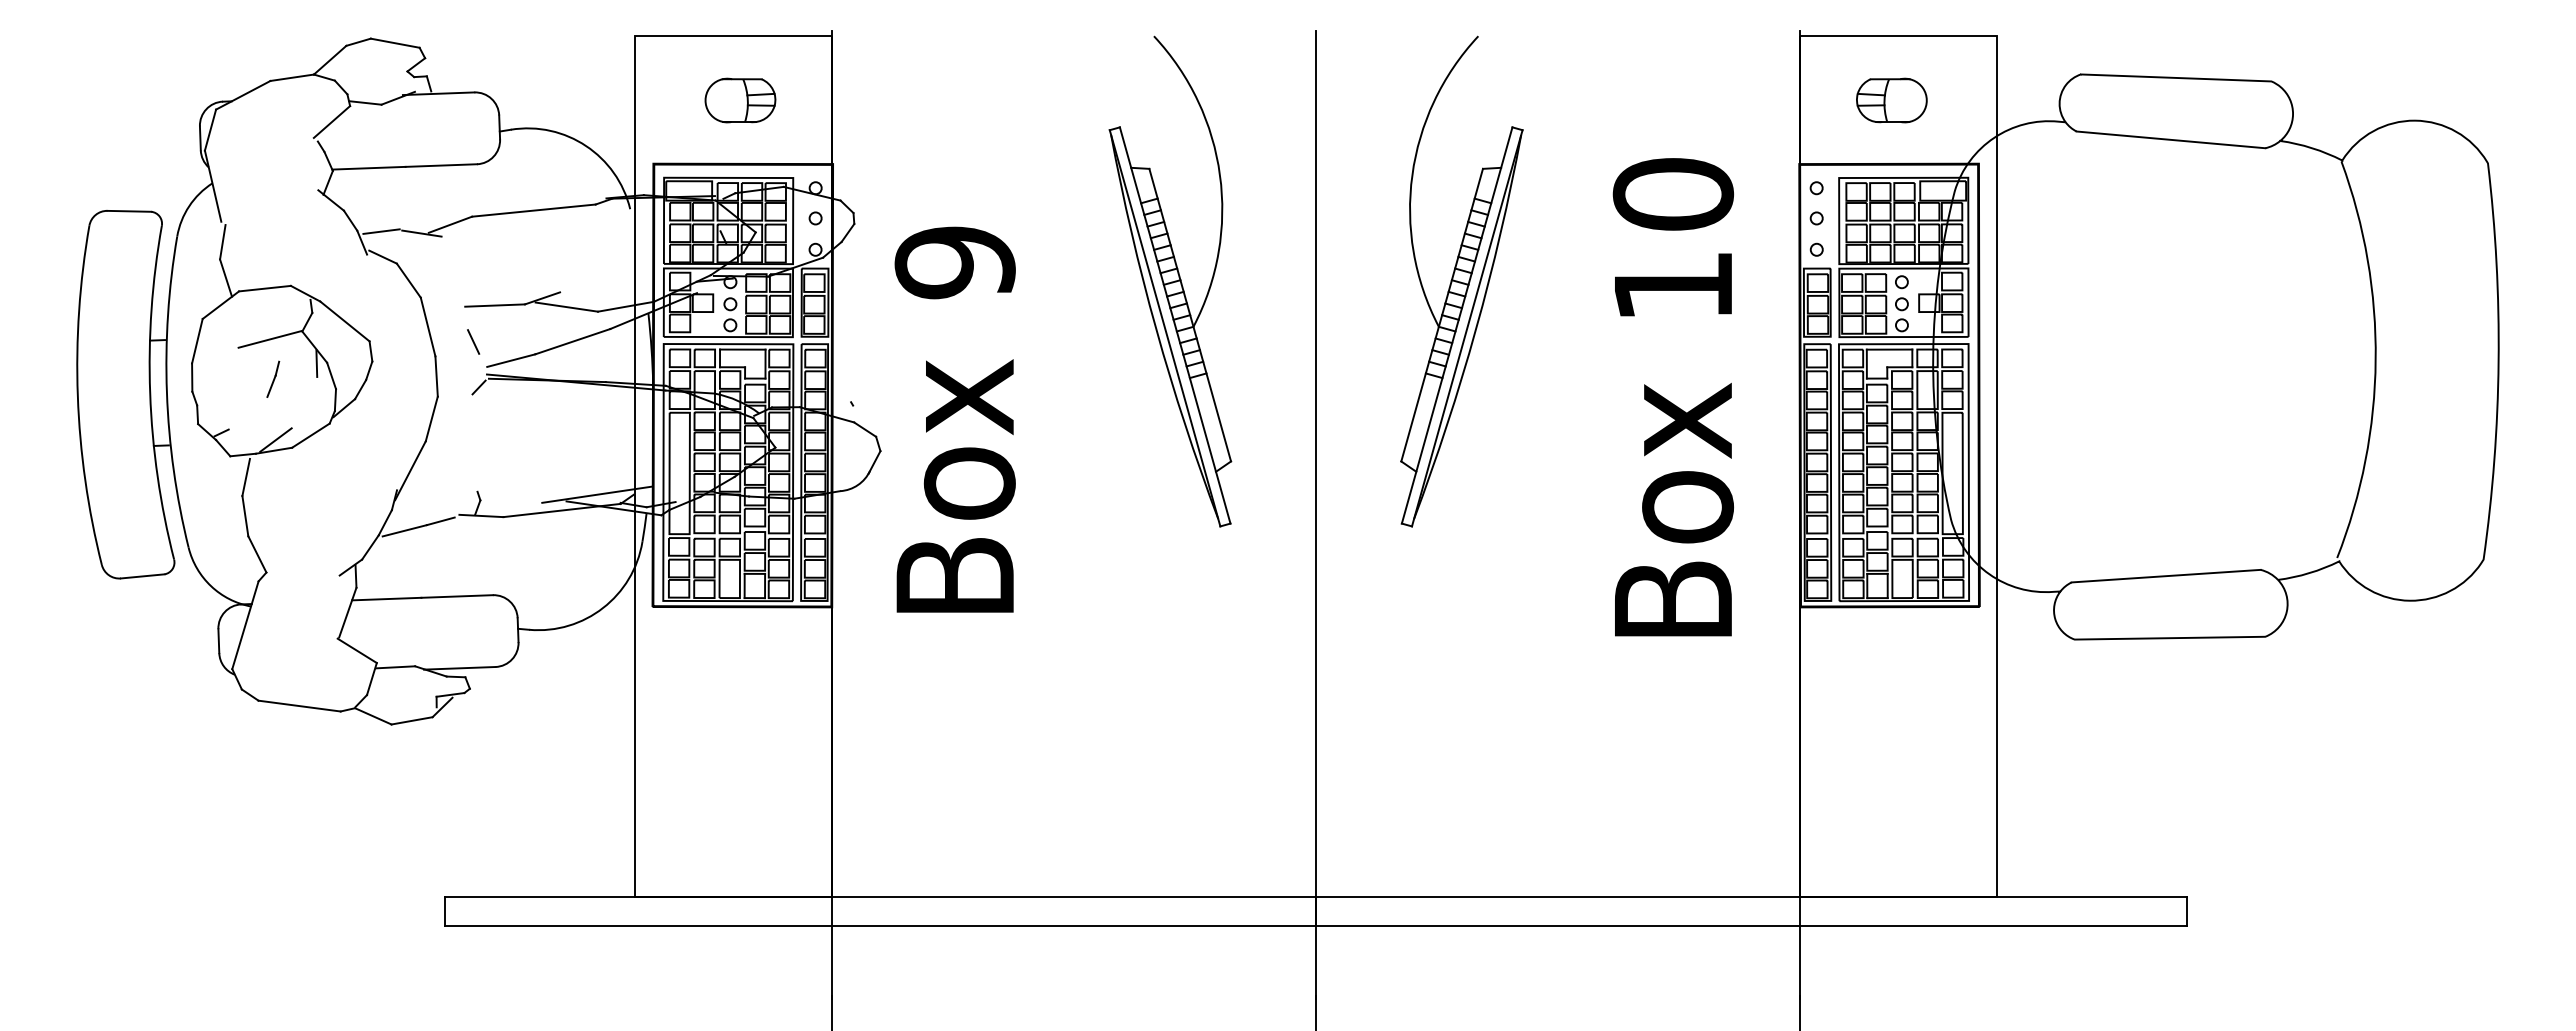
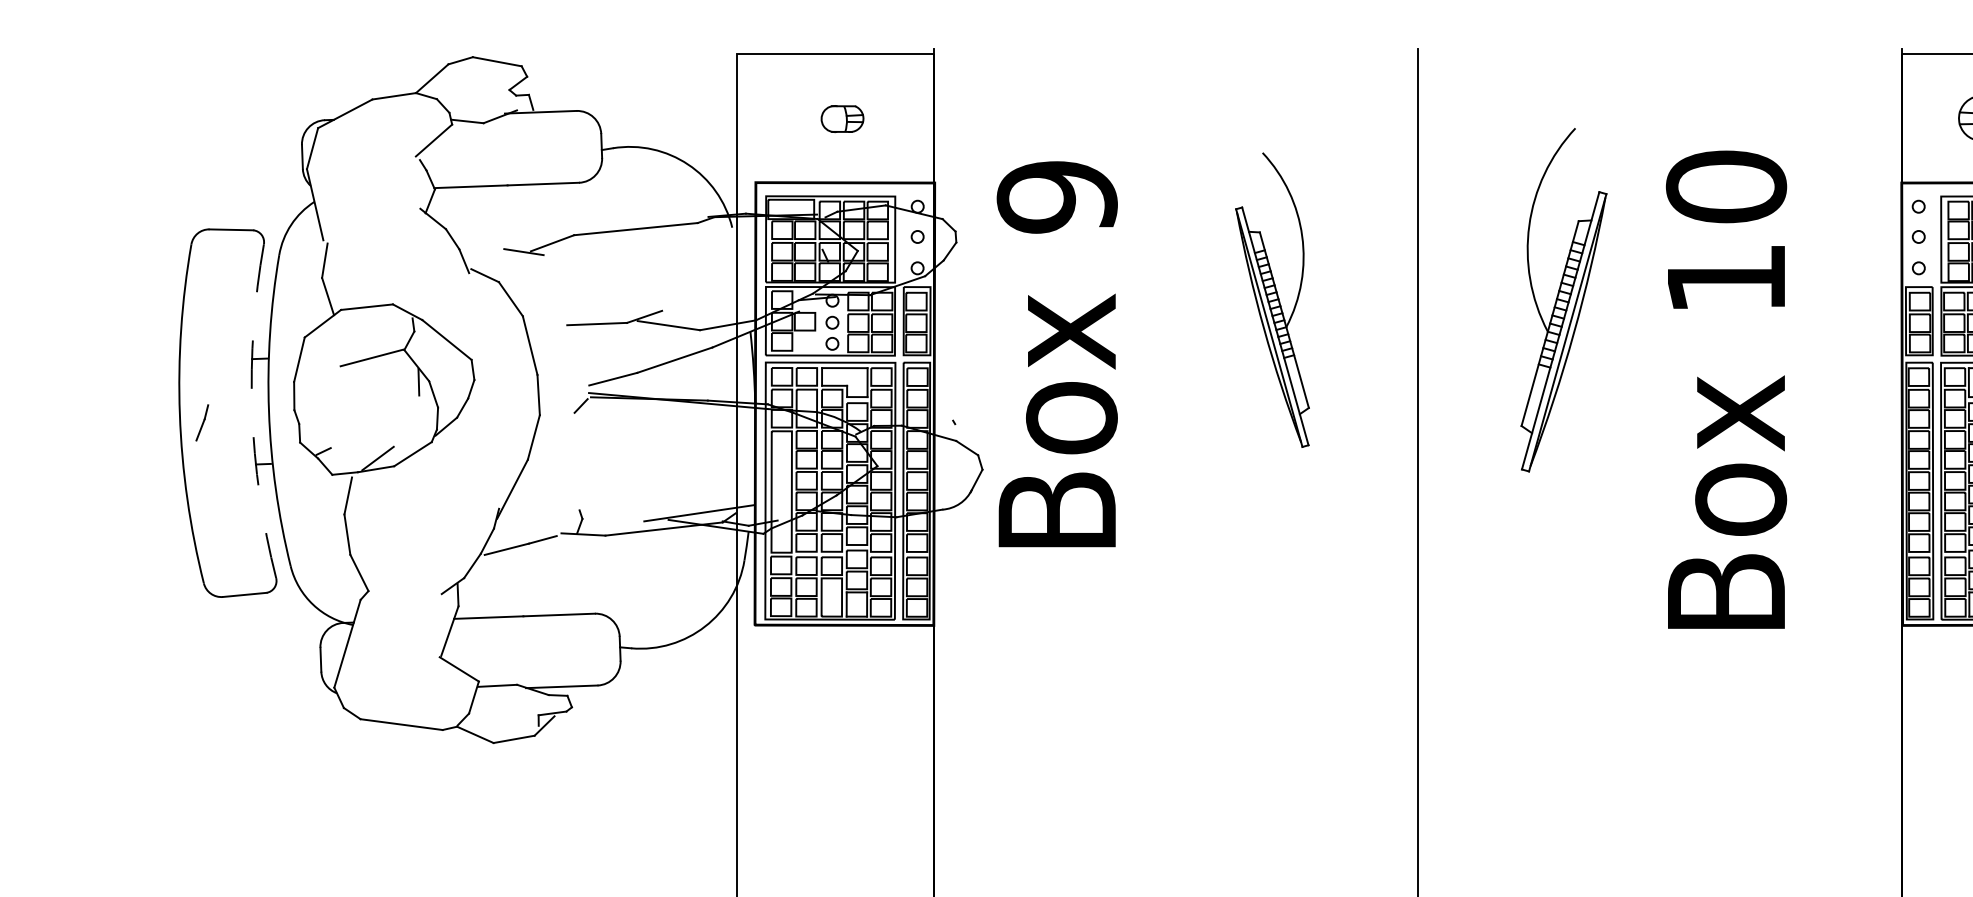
part: (740, 100) -> (842, 119), size x0.6
line: (381, 231) -> (483, 250), removed
part: (1170, 281) -> (1272, 300), size x0.6
part: (1461, 281) -> (1563, 300), size x0.7
line: (473, 341) -> (575, 360), removed
line: (273, 378) -> (202, 422), moved
arc: (150, 393) -> (252, 412), solid -> dashed
text: (1672, 397) -> (1725, 390), moved
text: (954, 419) -> (1056, 354), moved

